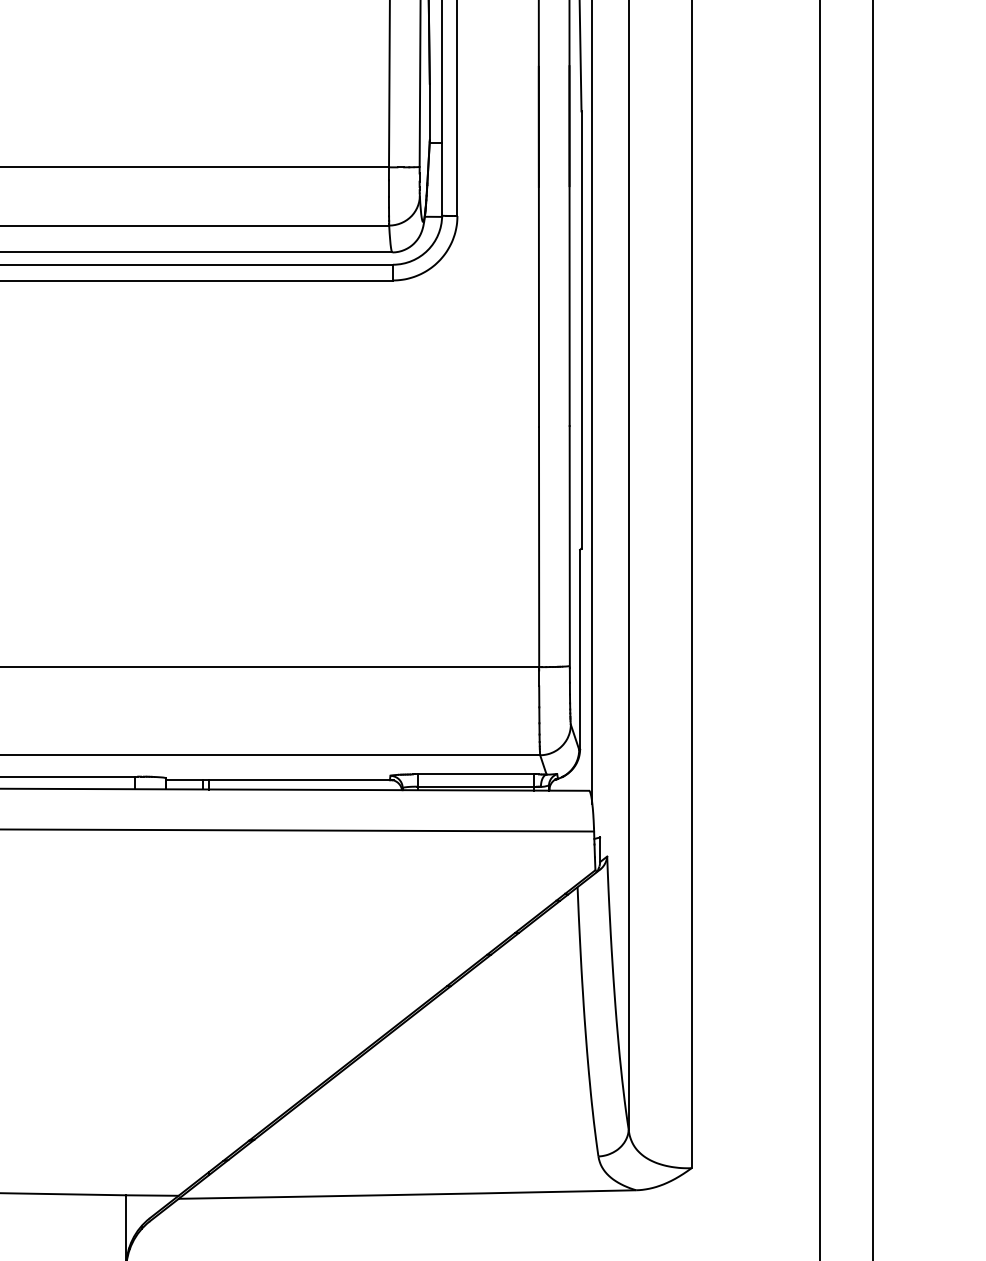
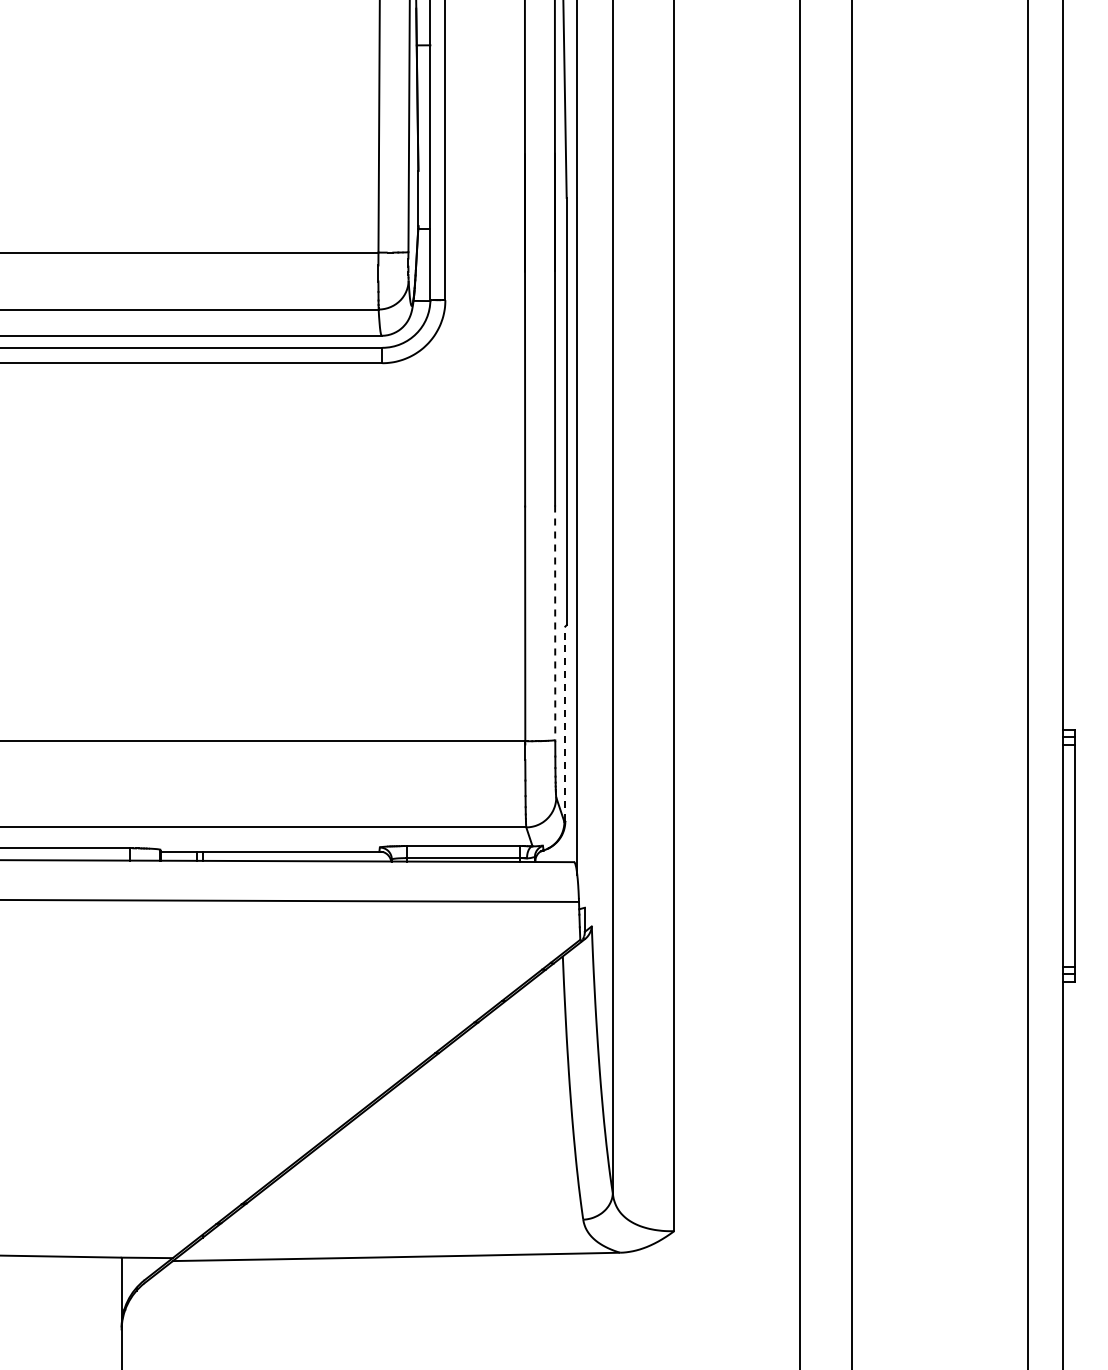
line: (570, 547) -> (555, 624), solid -> dashed
line: (580, 648) -> (565, 723), solid -> dashed

